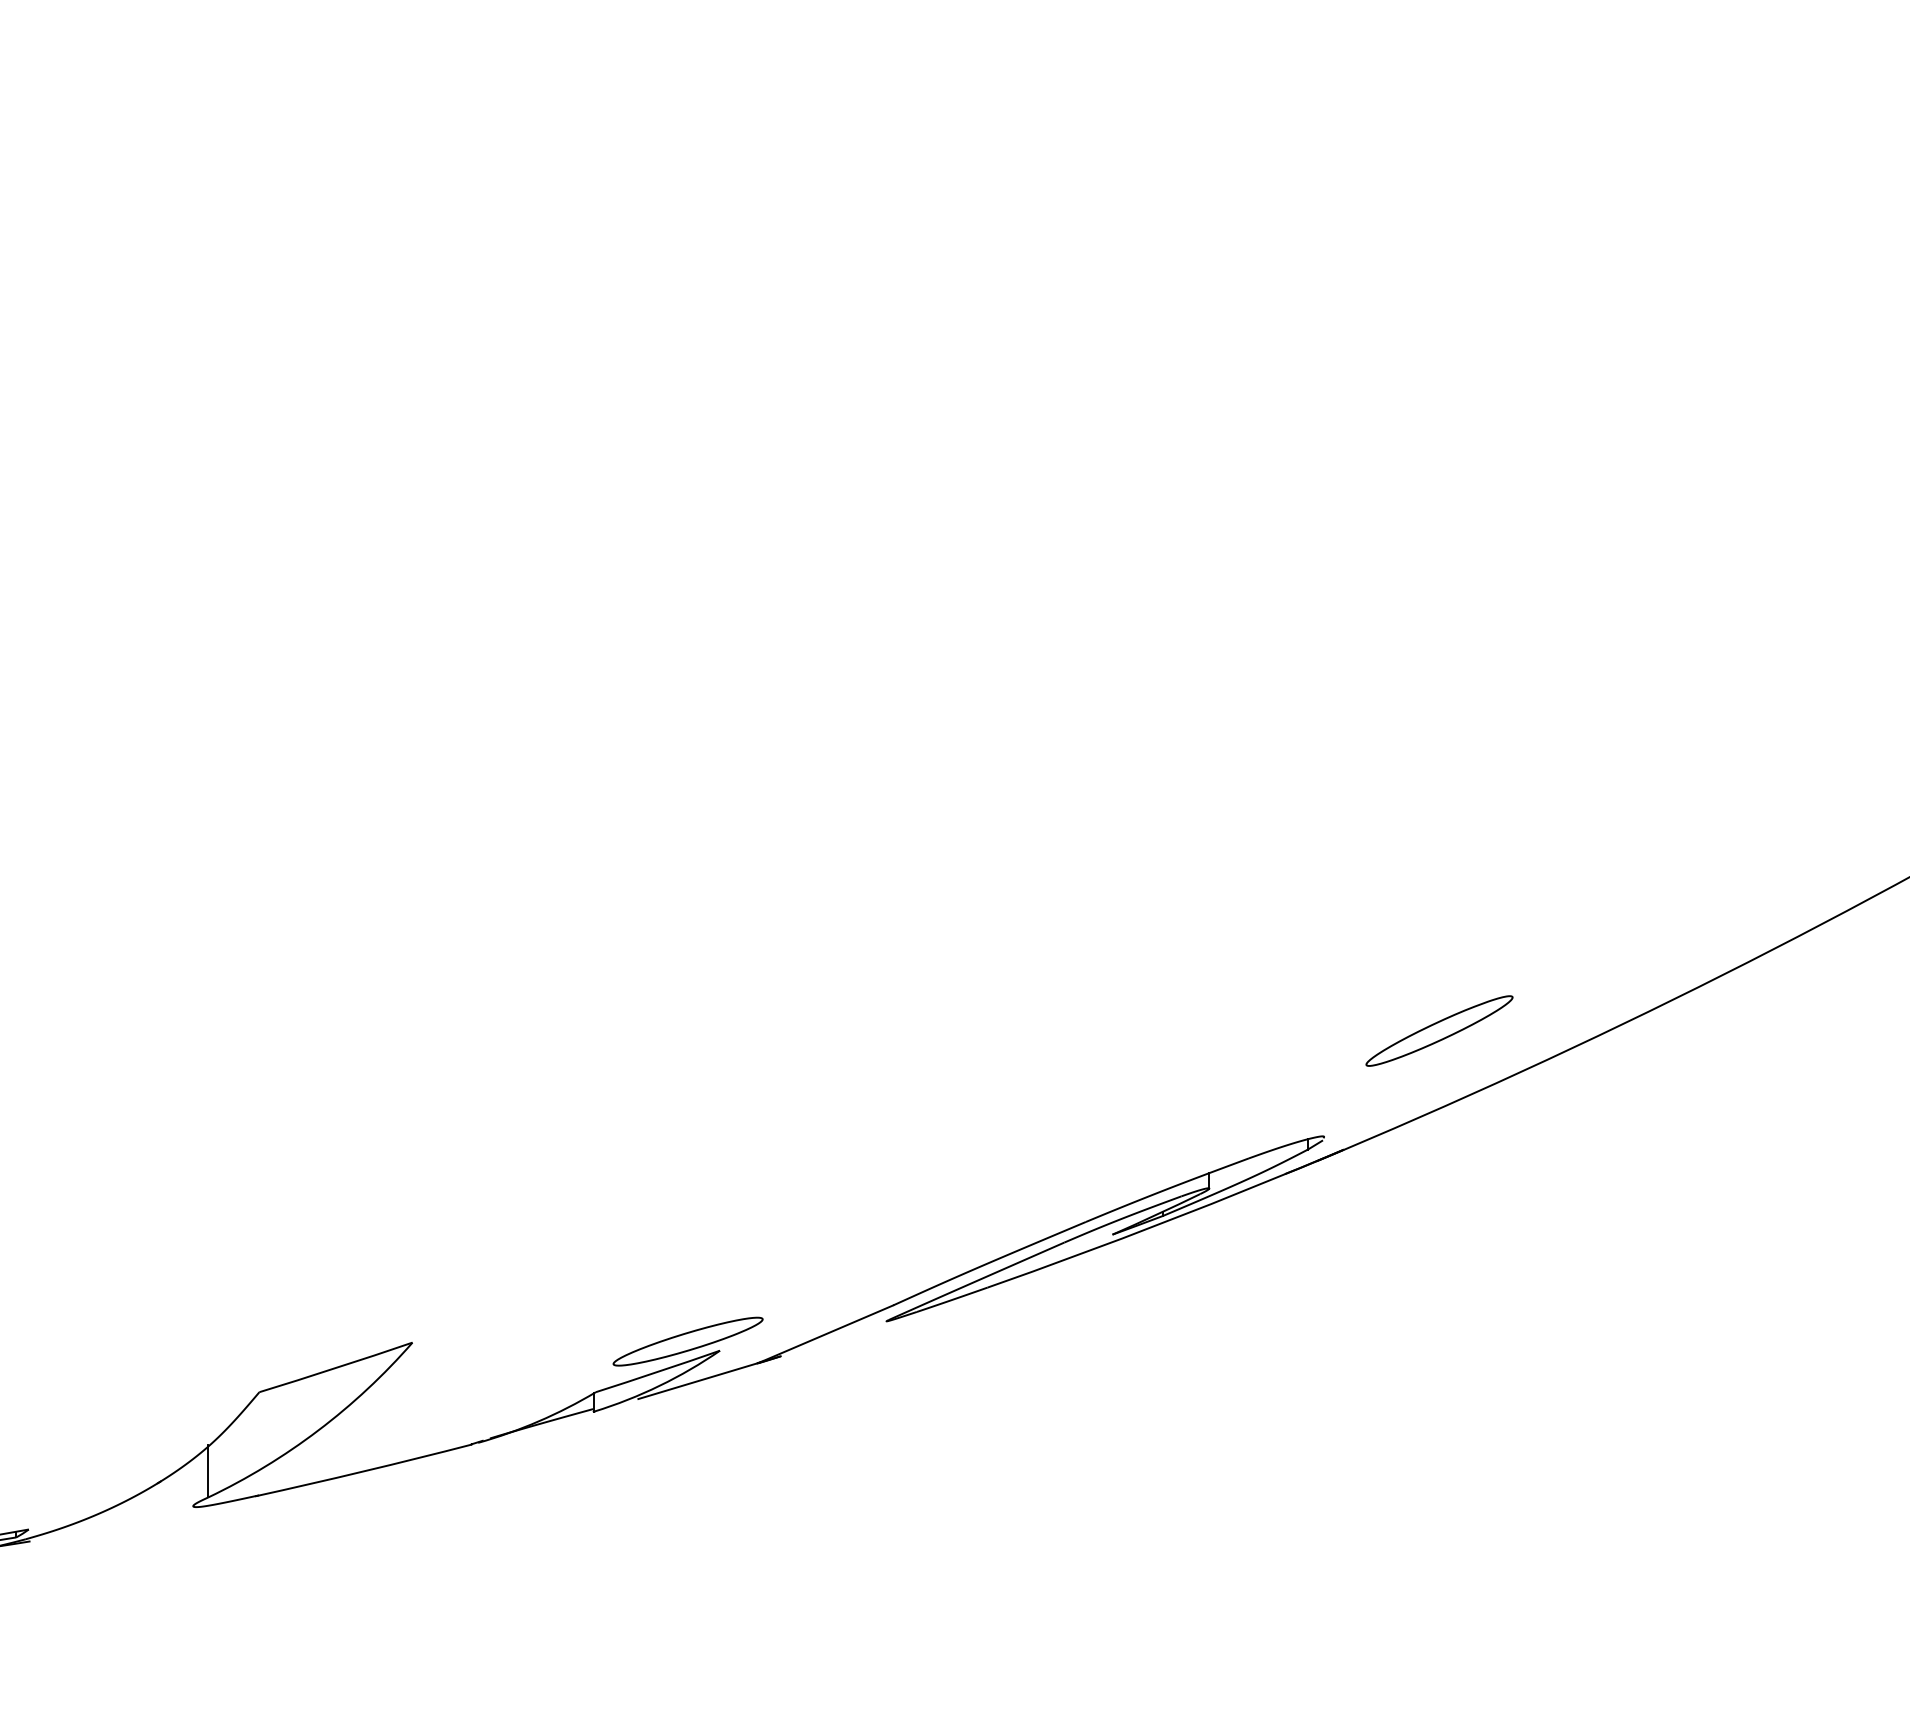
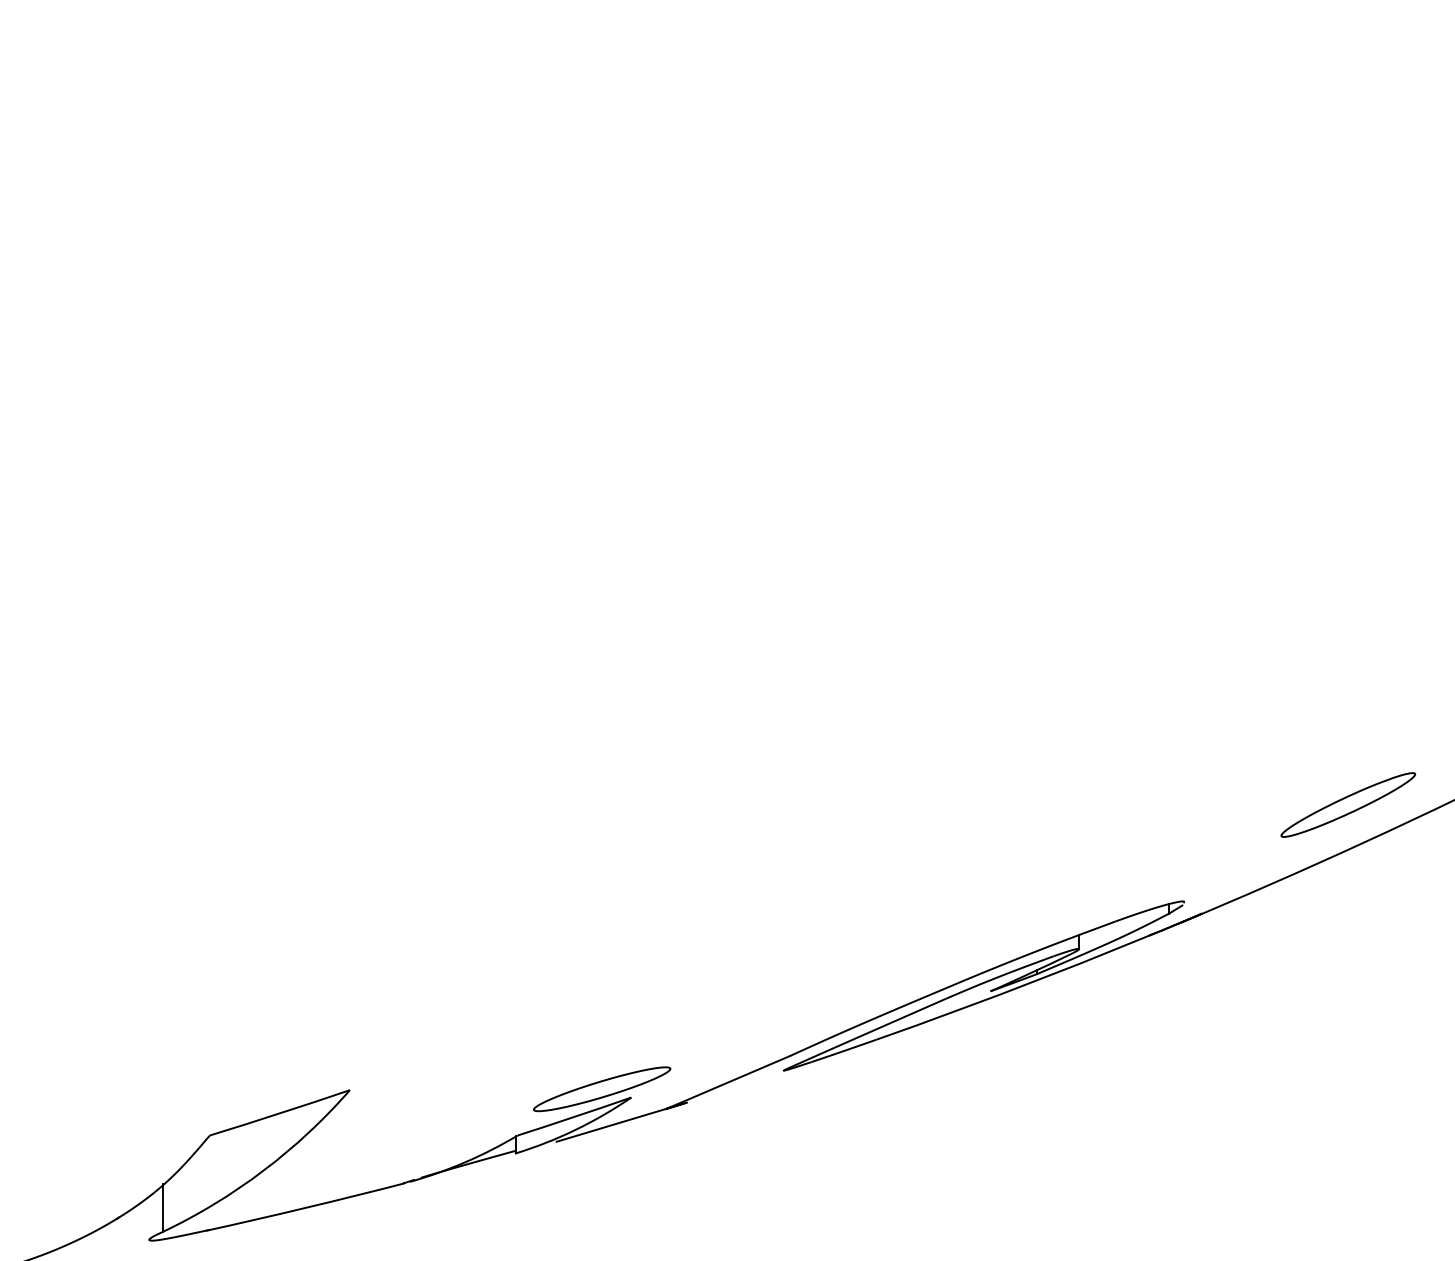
part: (1439, 1030) -> (1348, 804), moved

